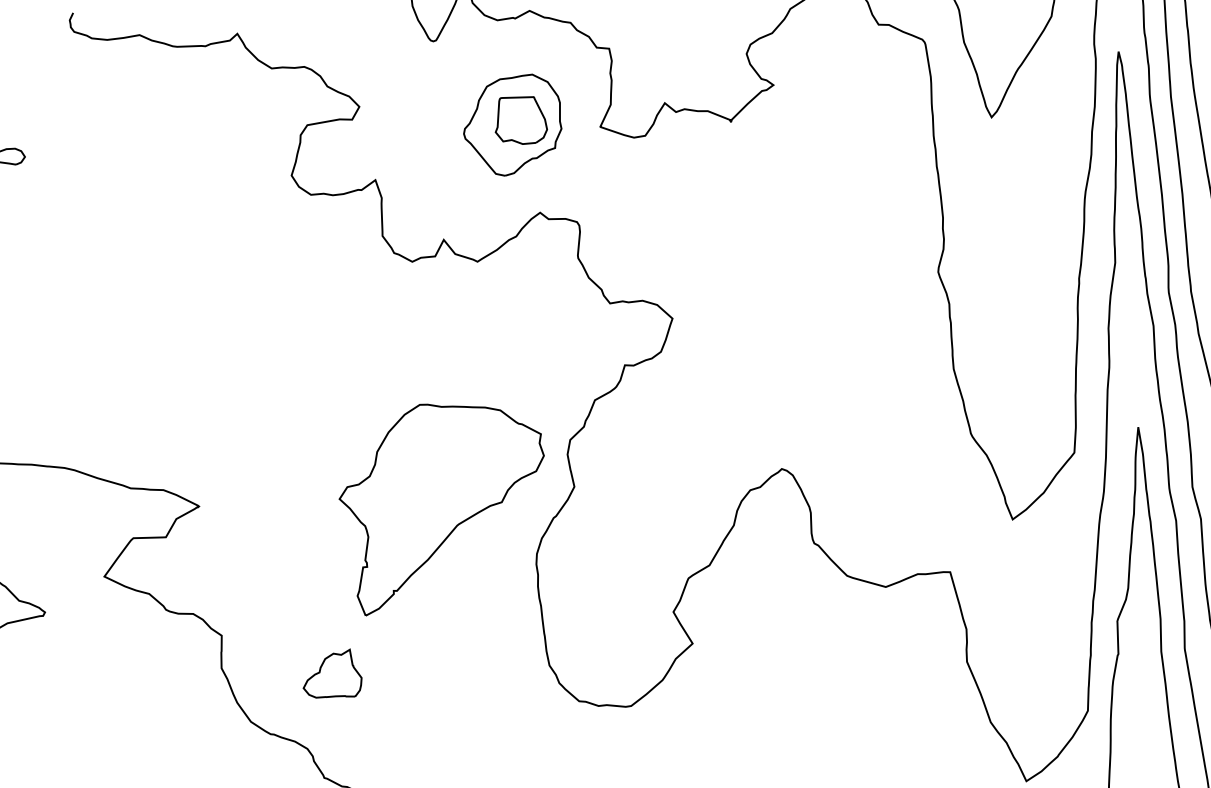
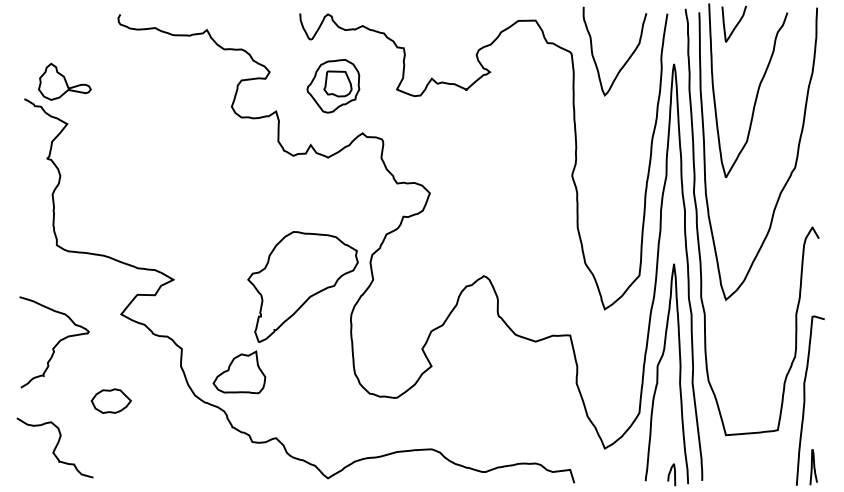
part: (512, 125) -> (333, 86), moved
part: (332, 674) -> (239, 372), size x1.67
part: (92, 739) -> (110, 400), added

